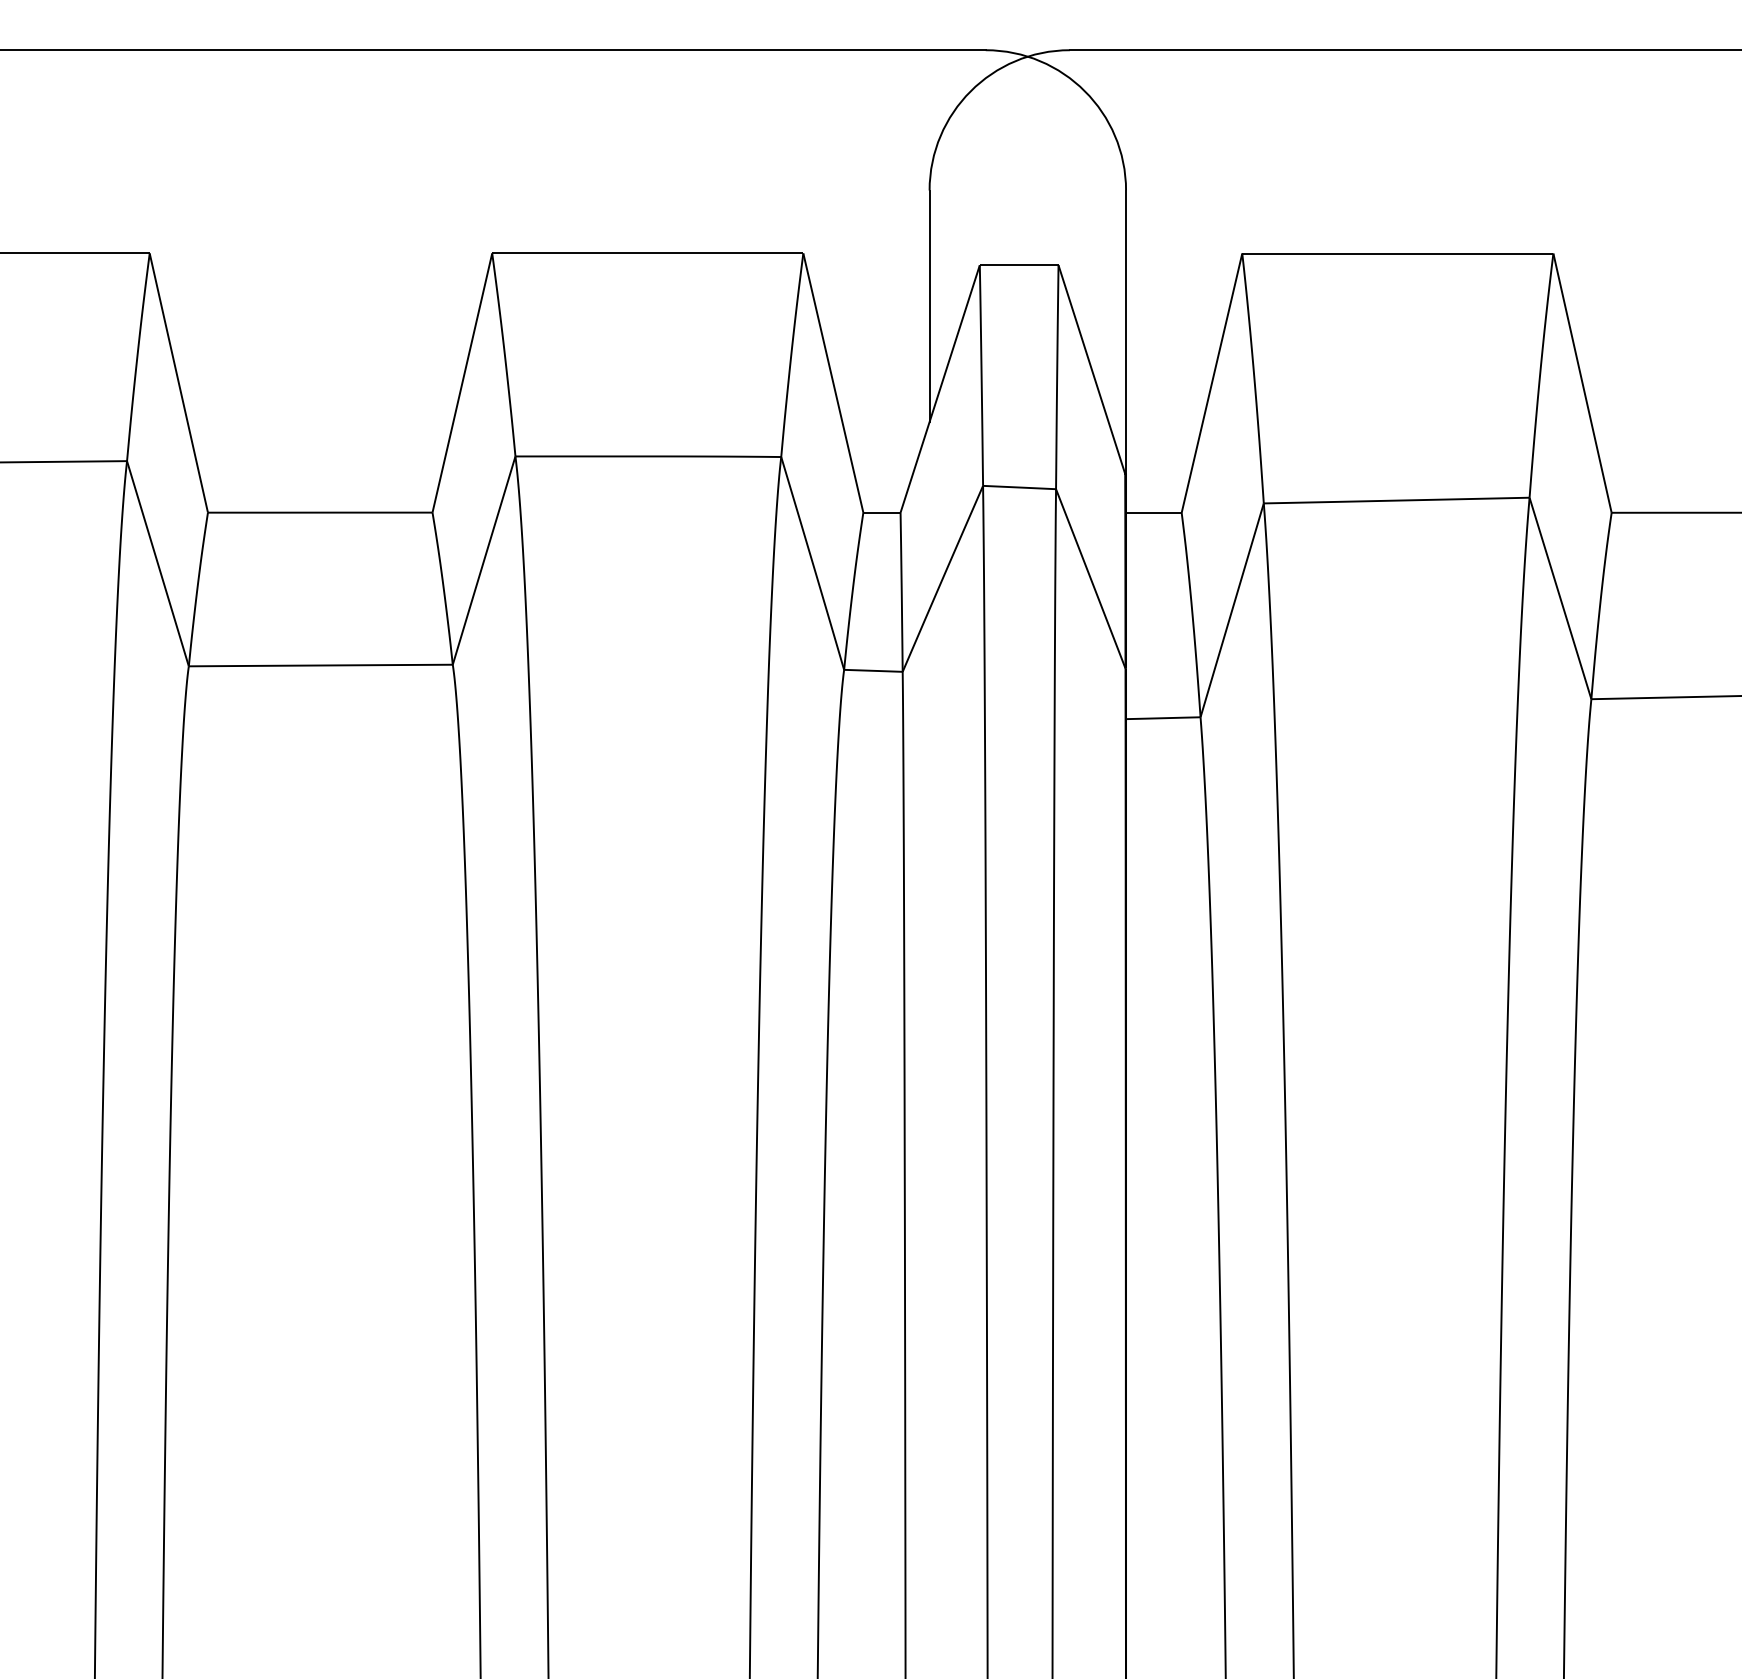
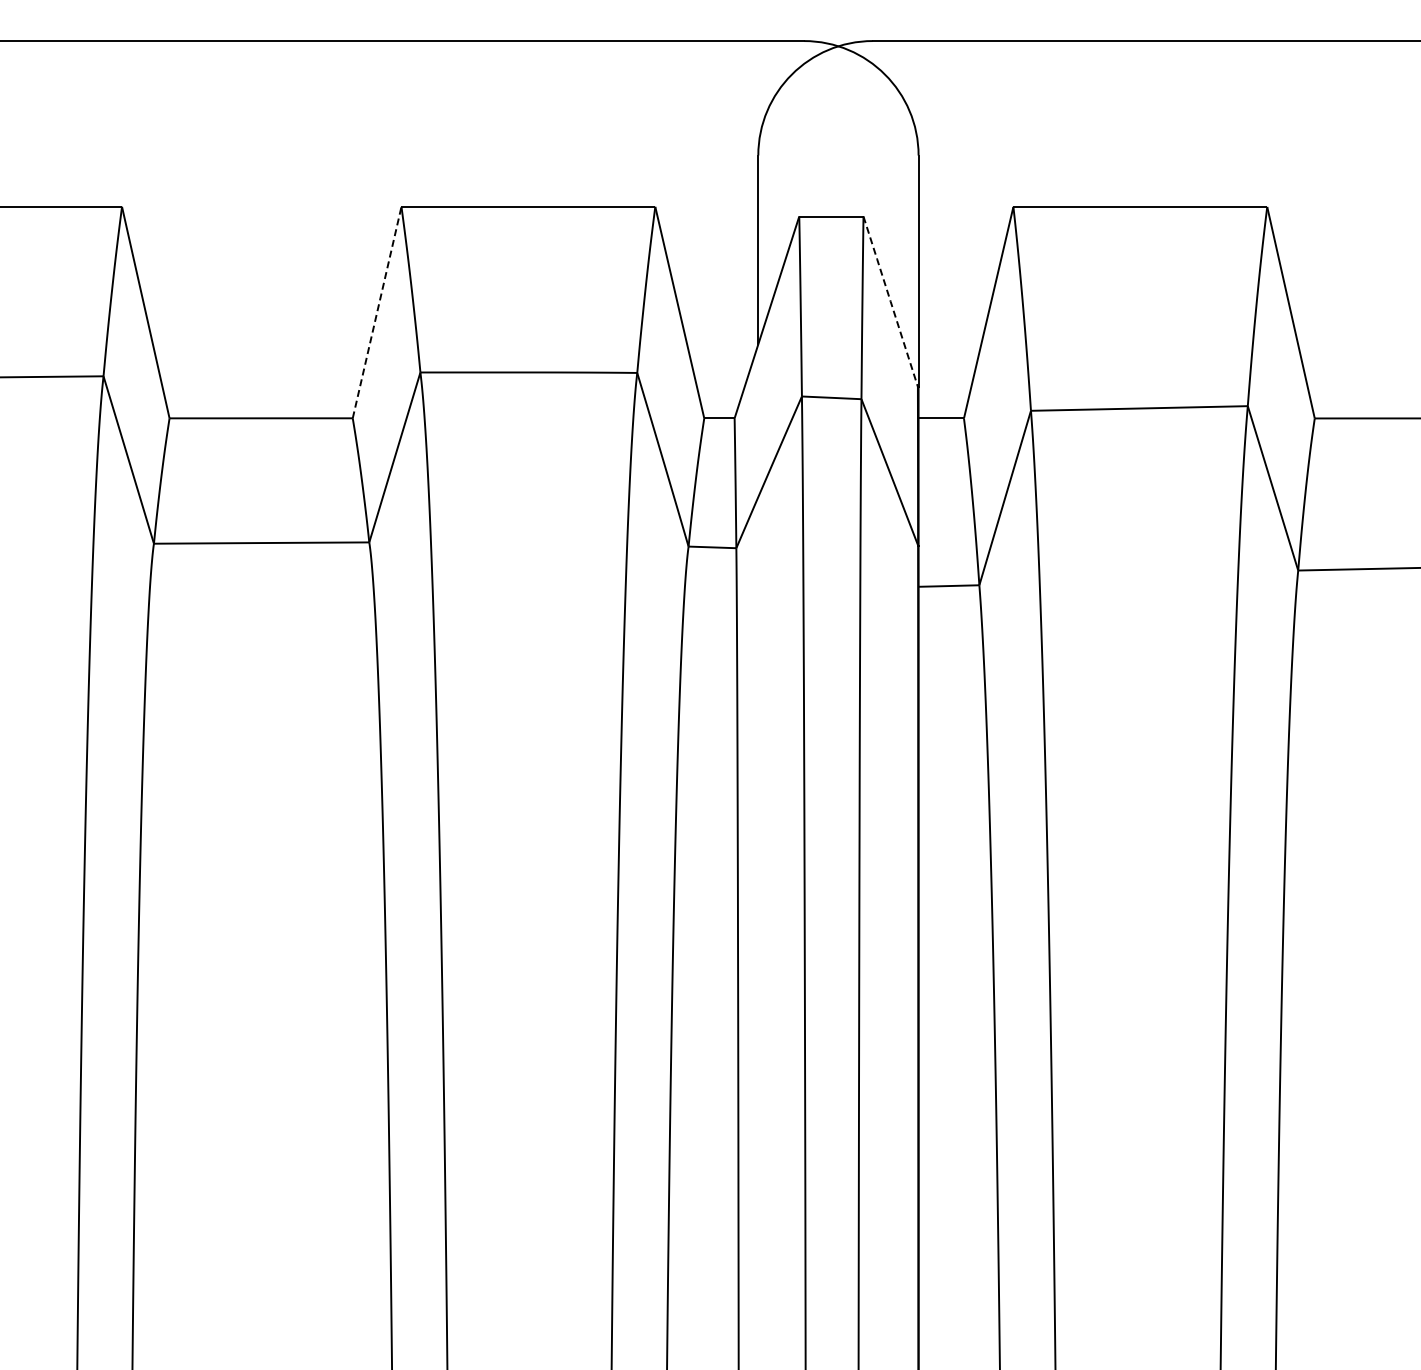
line: (1091, 369) -> (890, 301), solid -> dashed
line: (462, 382) -> (377, 312), solid -> dashed

